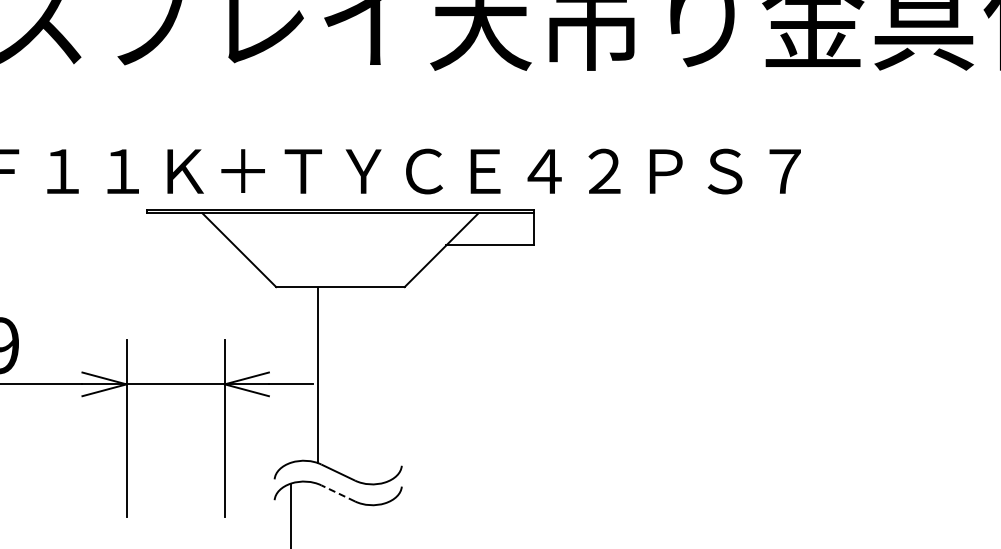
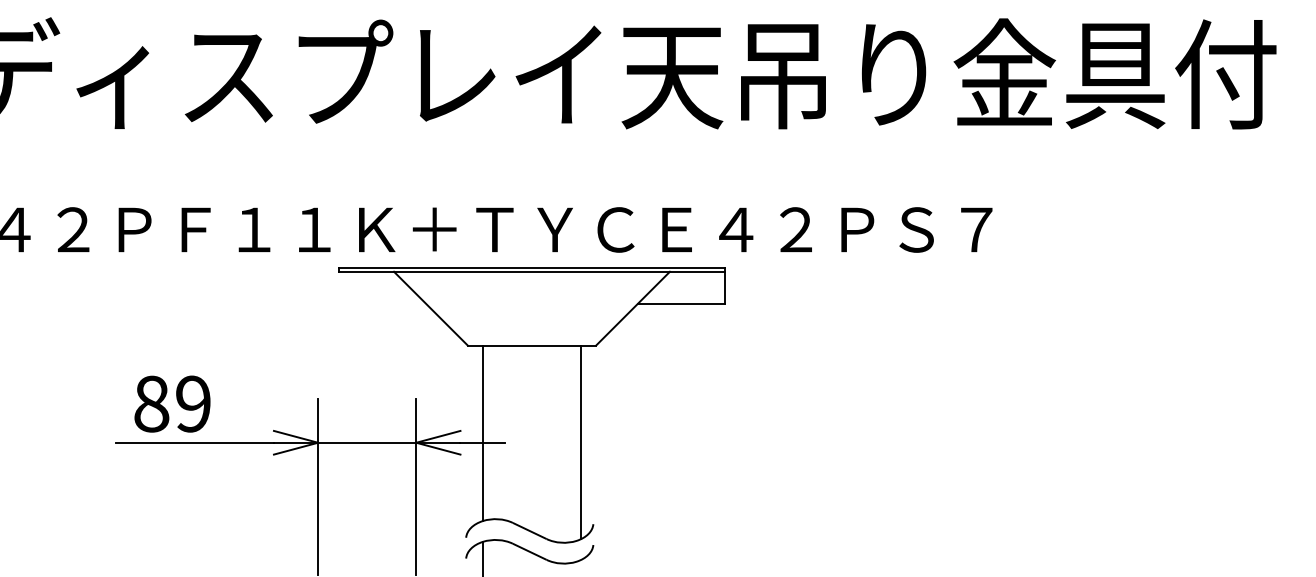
line: (317, 375) -> (482, 433), moved
line: (389, 384) -> (581, 442), added
line: (337, 493) -> (529, 551), dashed -> solid

